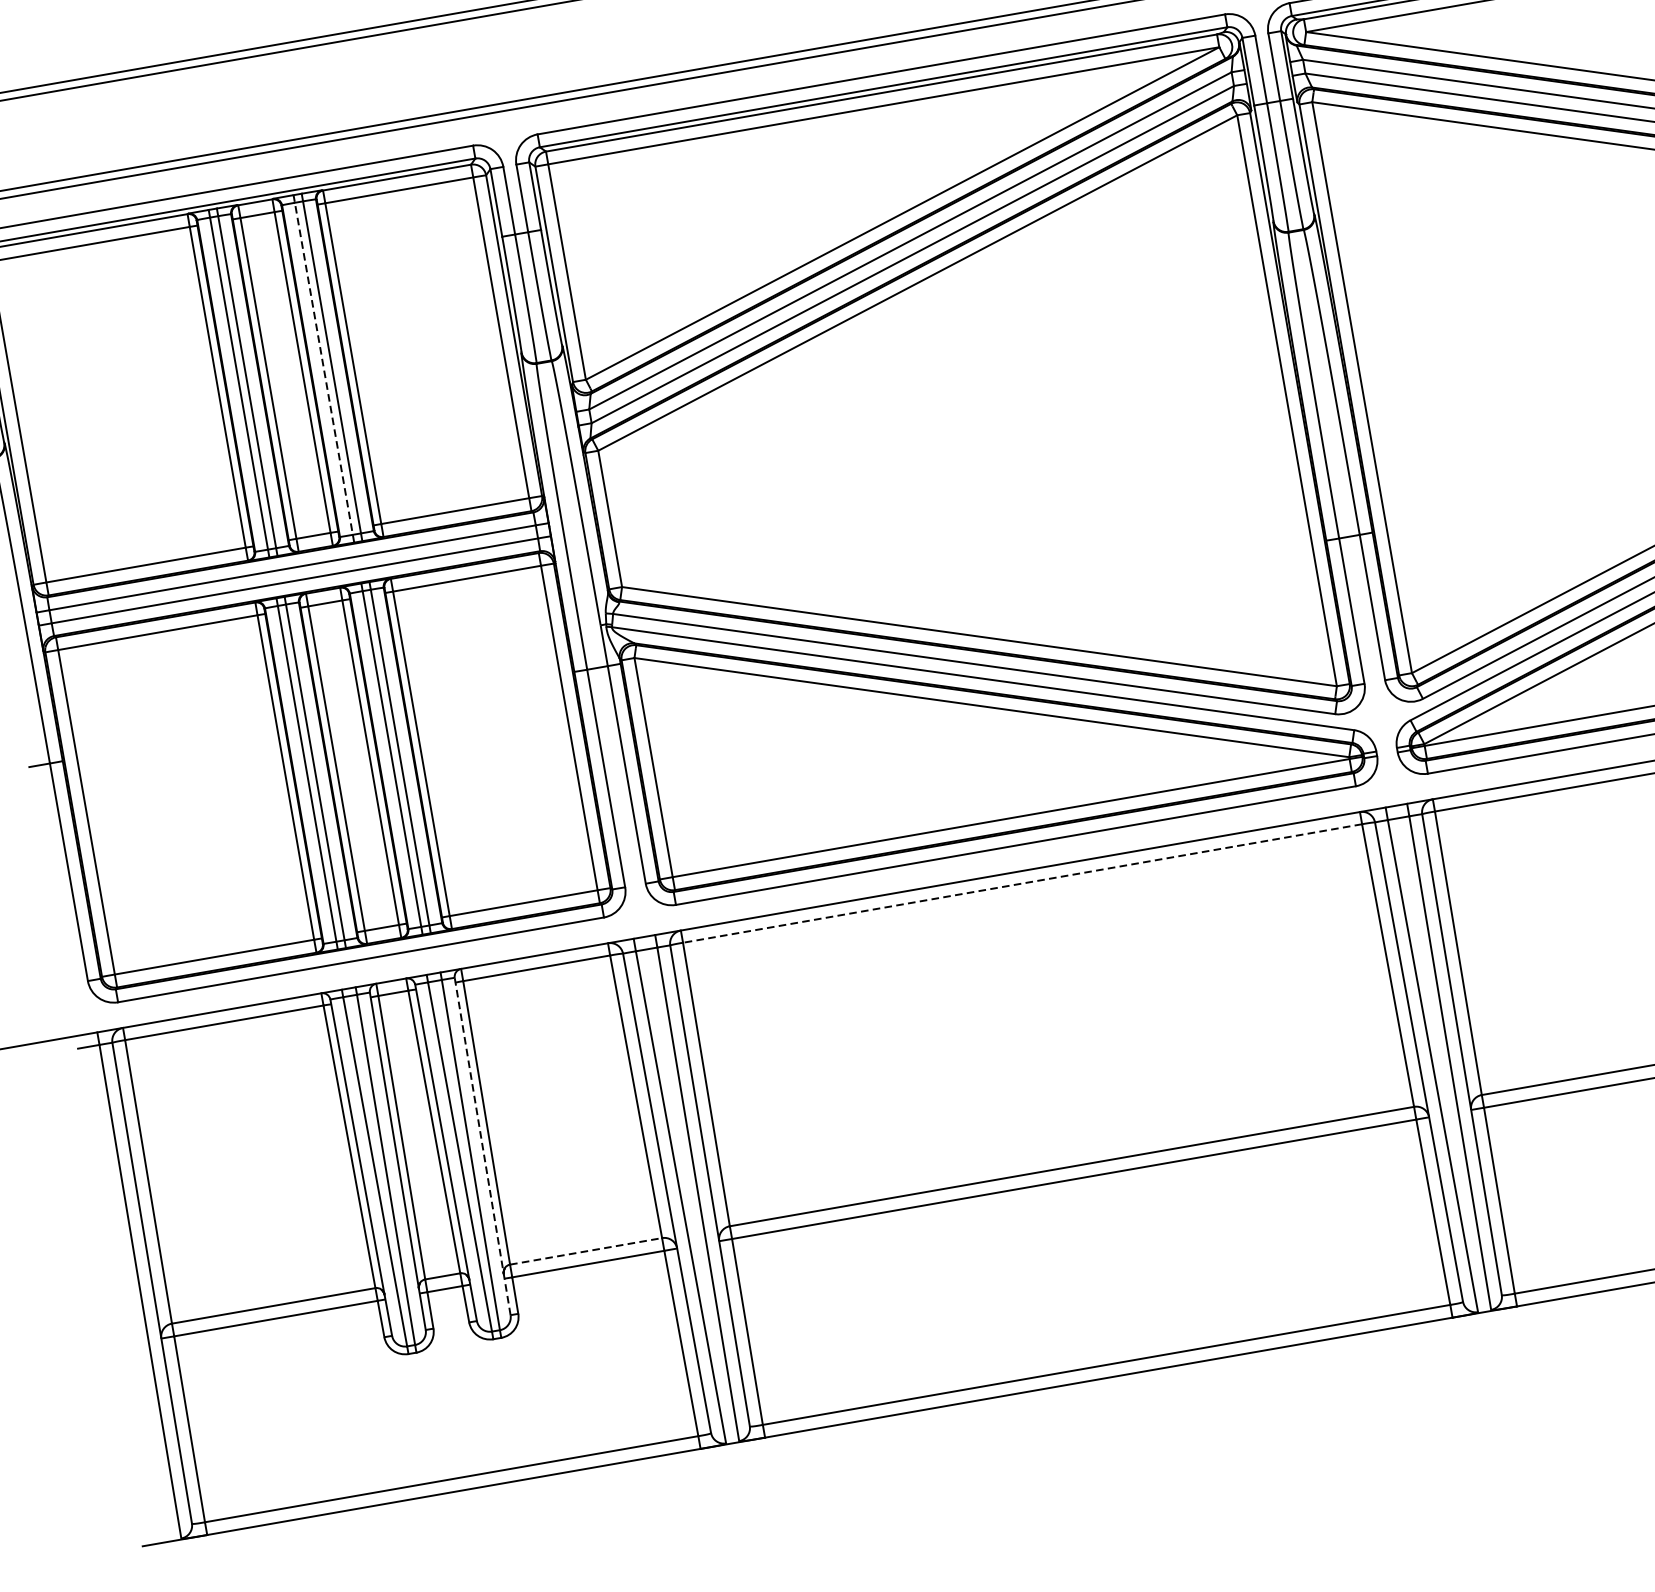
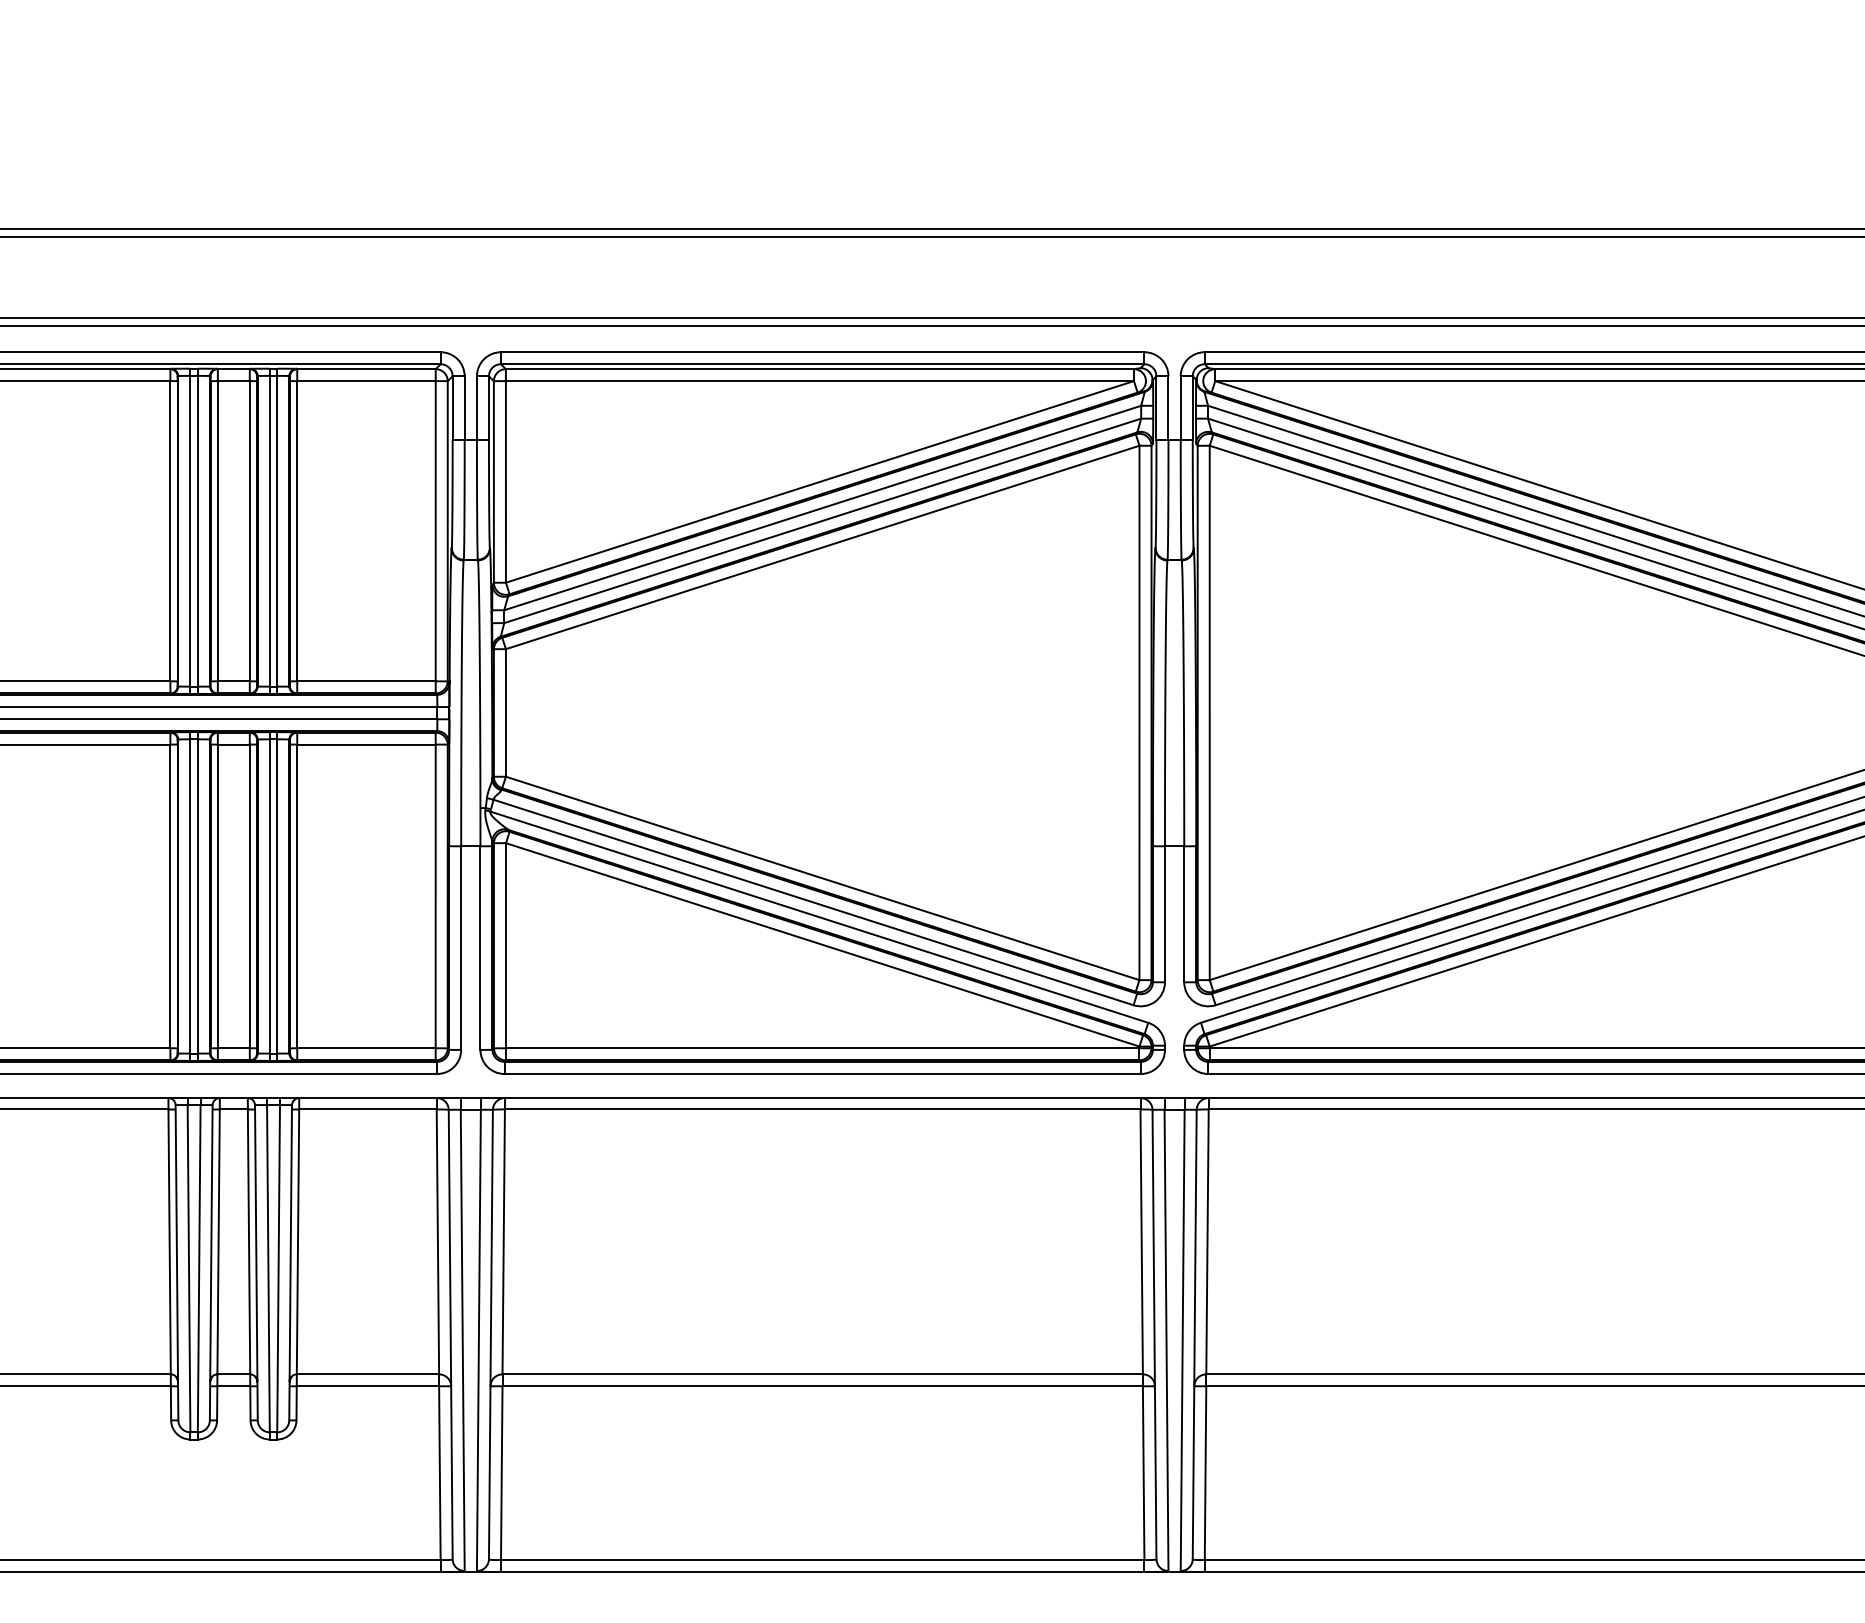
line: (323, 369) -> (269, 531), dashed -> solid
line: (1022, 883) -> (822, 1109), dashed -> solid
line: (482, 1146) -> (290, 1262), dashed -> solid
line: (586, 1251) -> (368, 1374), dashed -> solid

